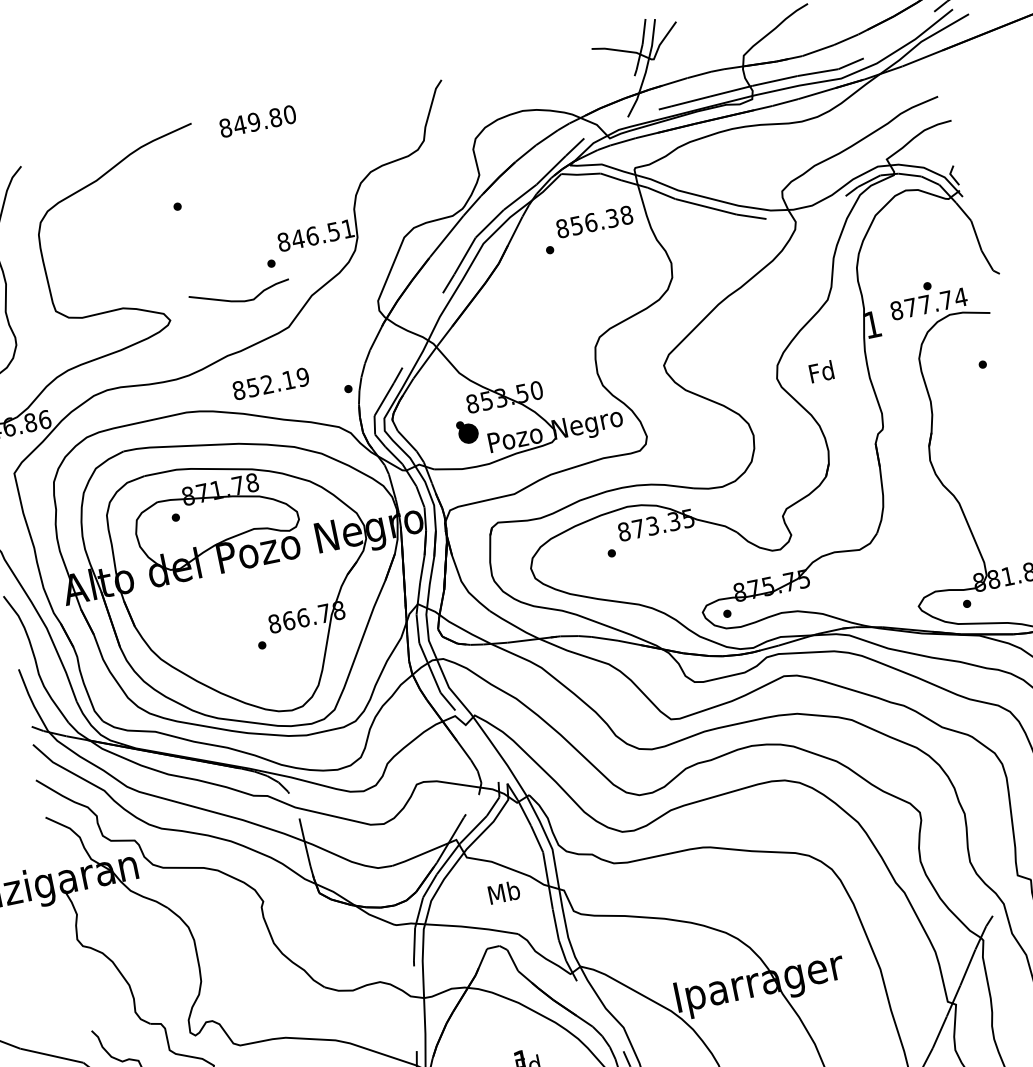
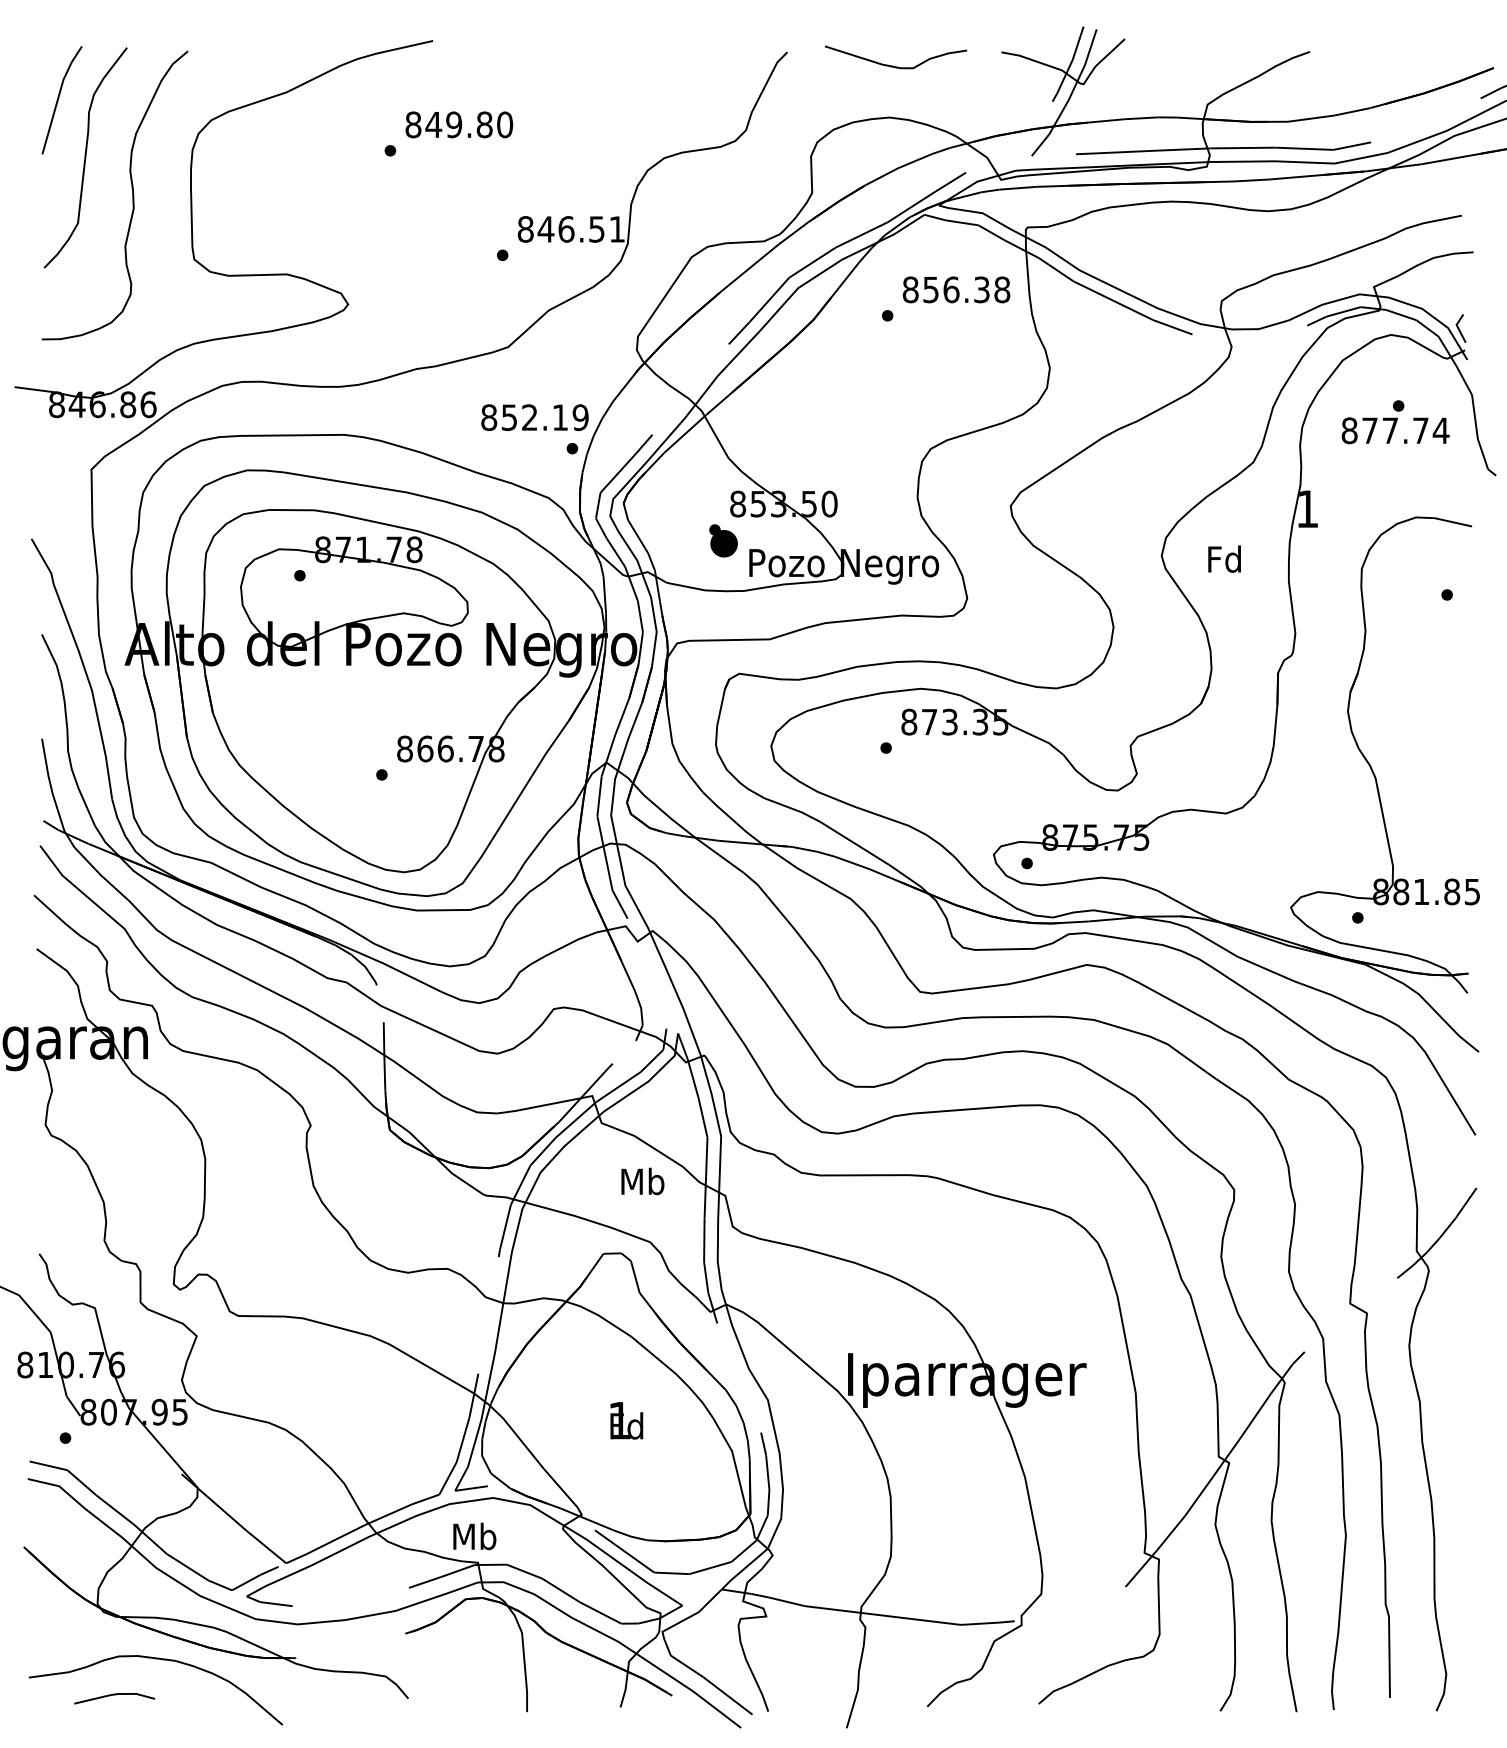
text: (257, 121) -> (459, 124), moved
text: (927, 298) -> (1395, 422), moved
curve: (239, 300) -> (893, 65), moved
text: (270, 383) -> (534, 417), moved

